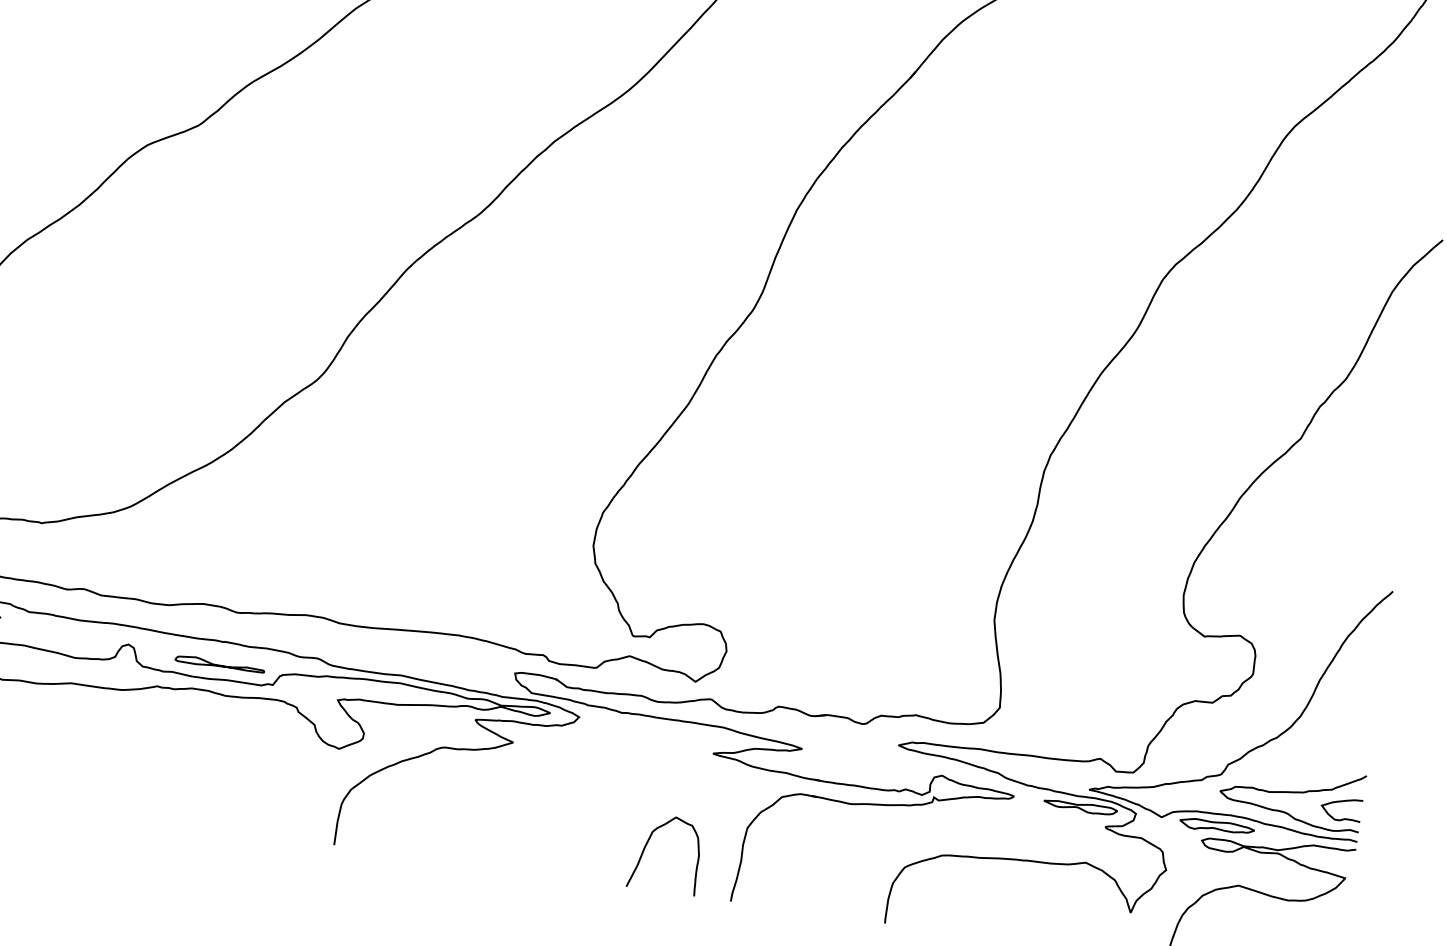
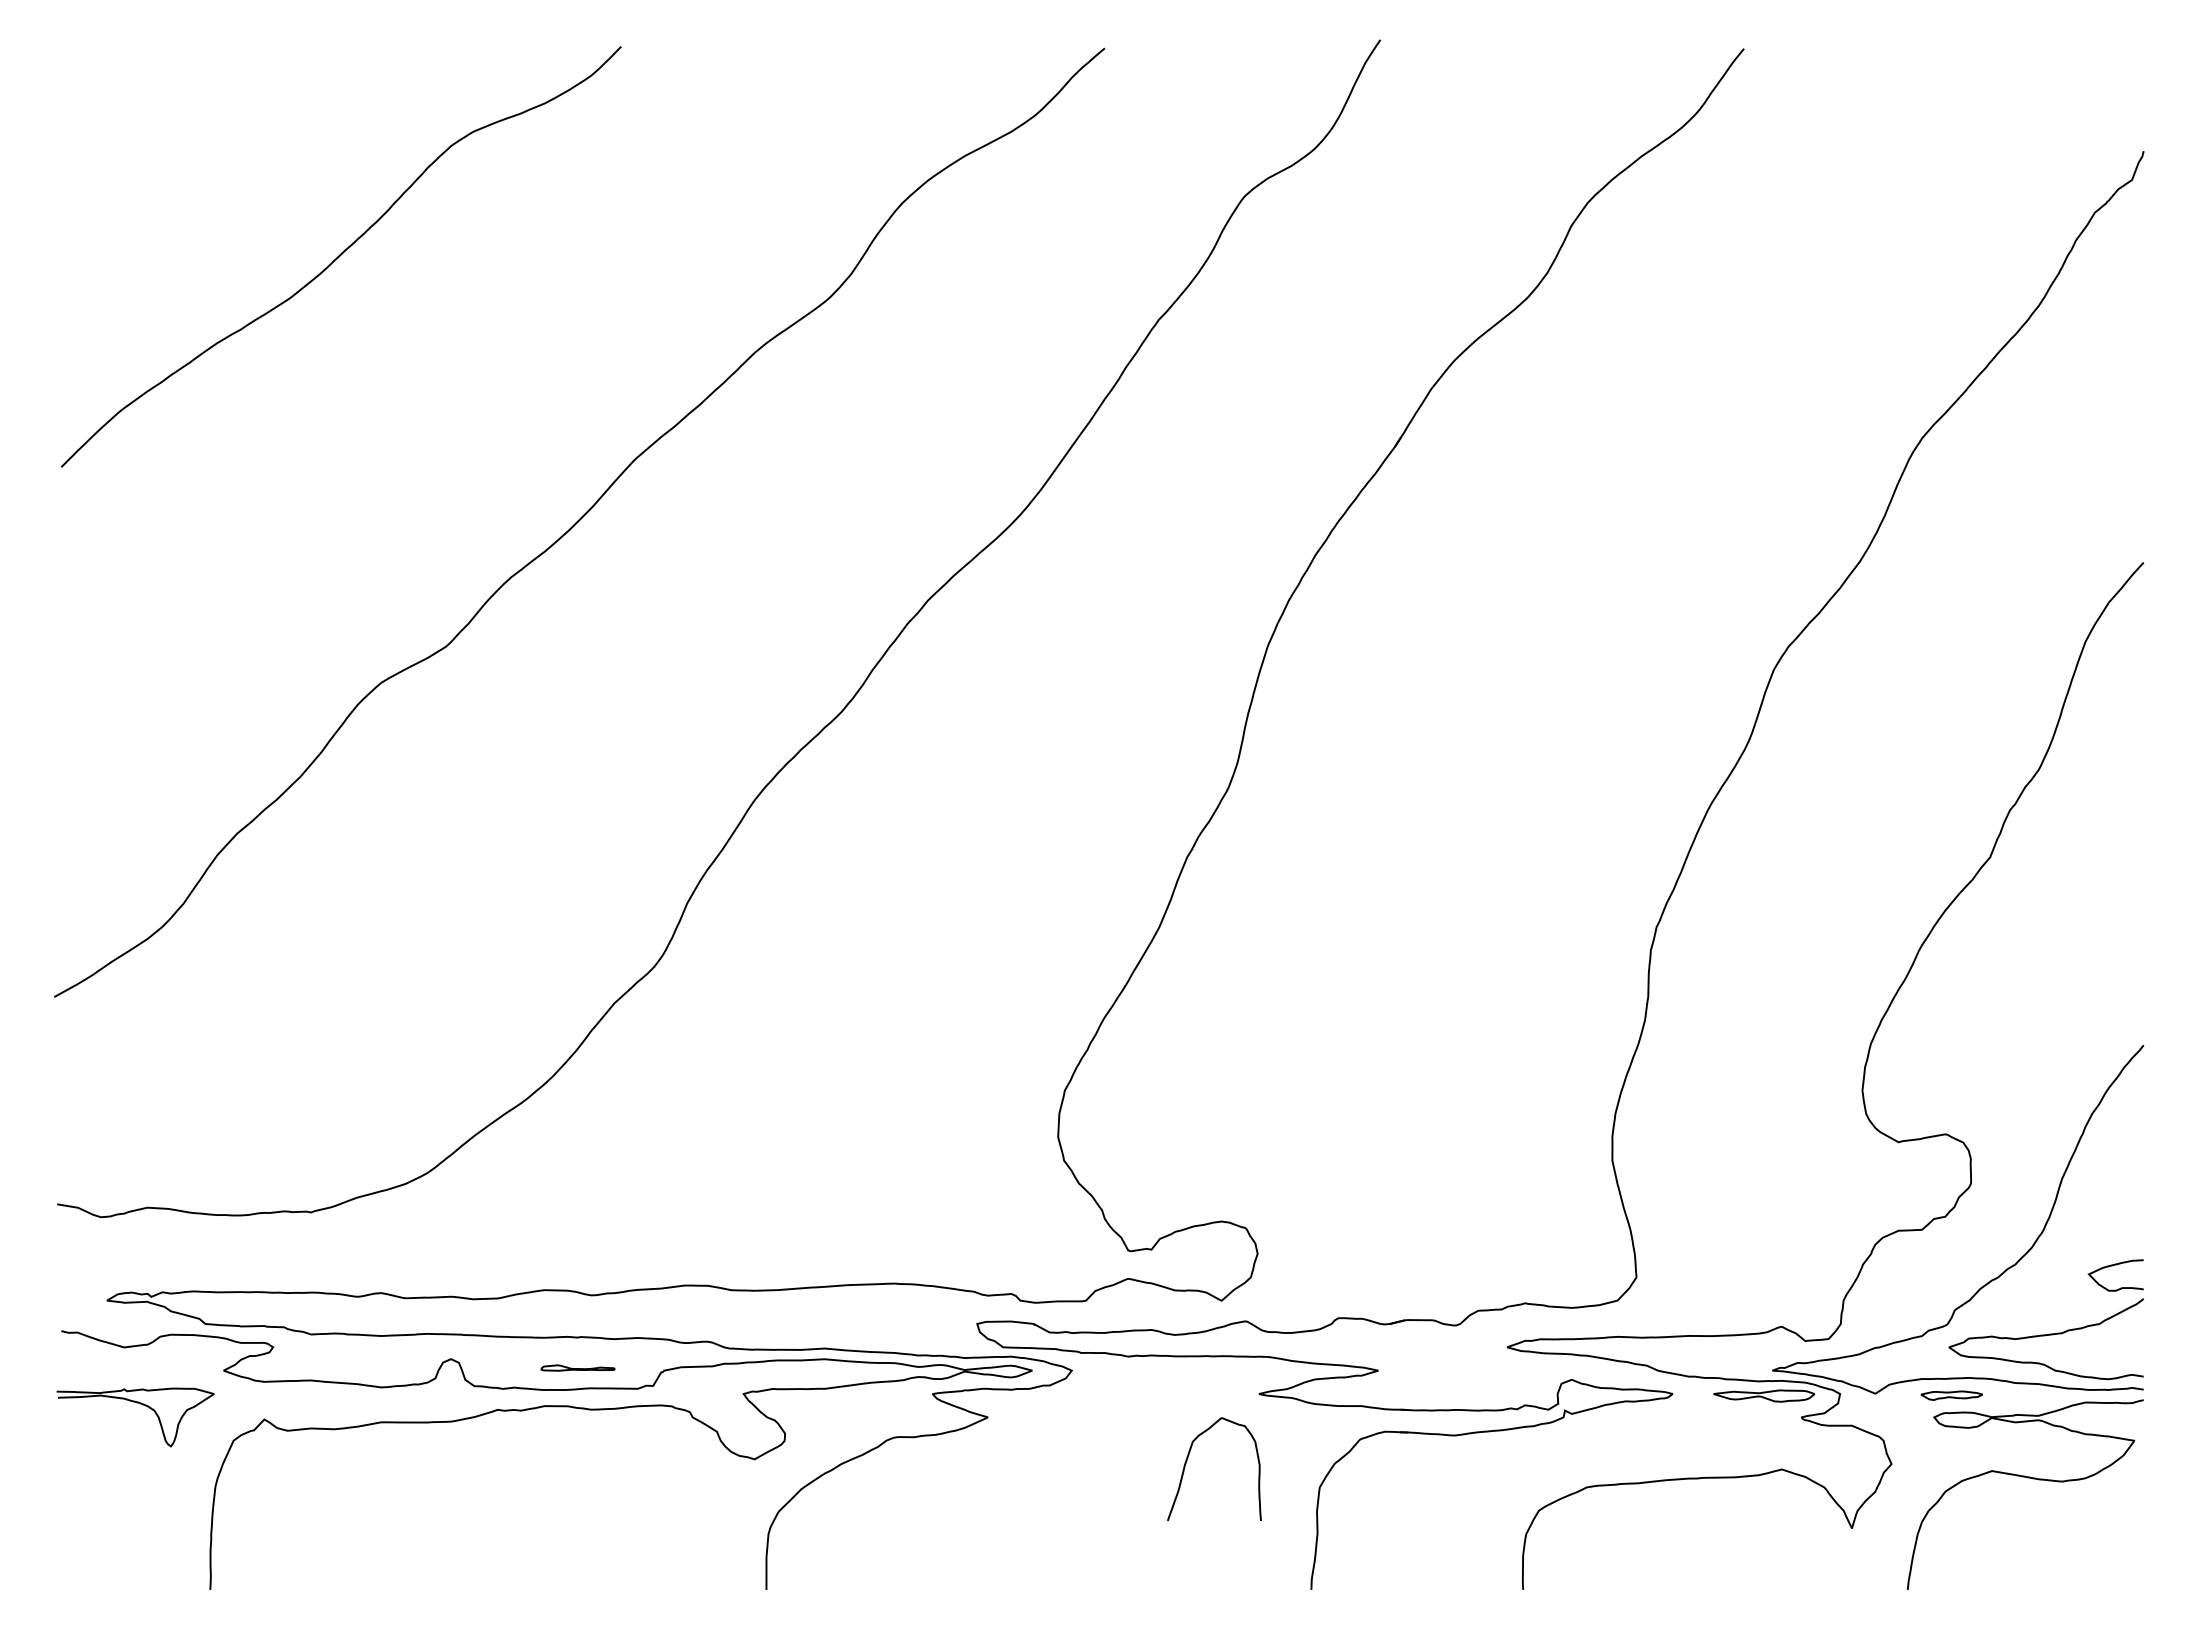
part: (219, 663) -> (577, 1367), size x0.6
curve: (1339, 802) -> (2112, 1266), moved
part: (1216, 826) -> (1951, 1395), size x0.6
curve: (646, 845) -> (1187, 1461), moved

